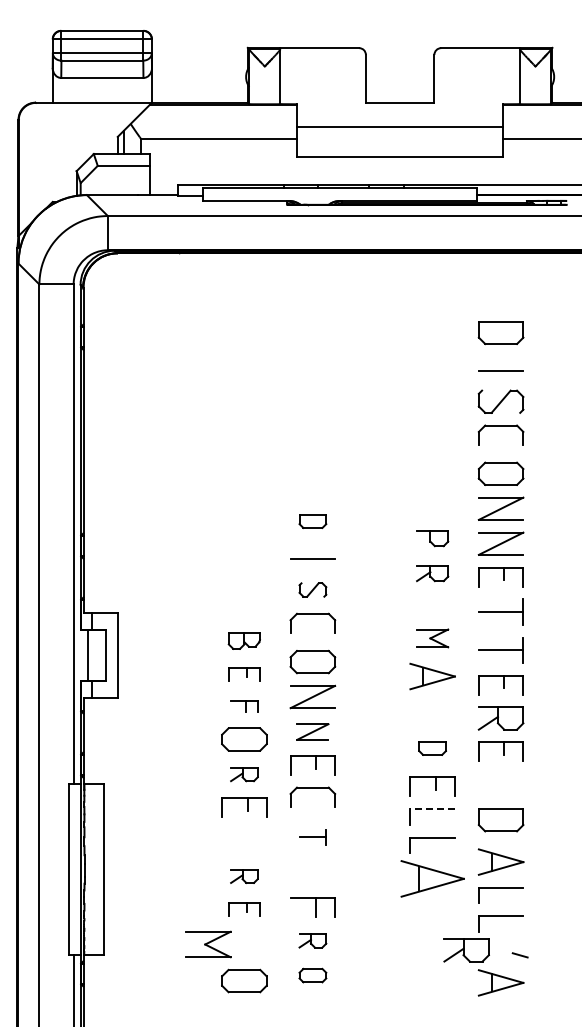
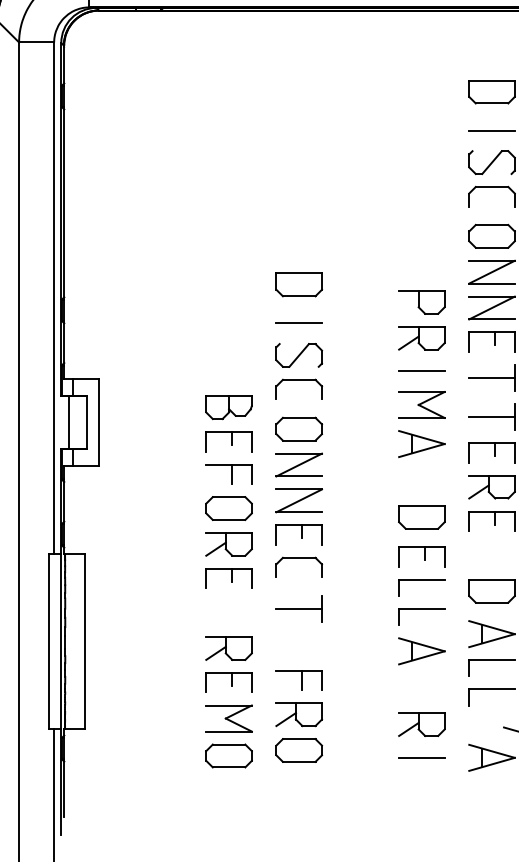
part: (312, 521) -> (298, 285), size x1.67
part: (432, 538) -> (421, 302), size x1.43
part: (432, 573) -> (421, 338), size x1.43
part: (312, 589) -> (298, 354), size x1.67
line: (432, 605) -> (421, 371), added
part: (432, 638) -> (421, 405), size x1.43
part: (244, 641) -> (229, 408), size x1.43
part: (244, 674) -> (229, 441), size x1.43
part: (244, 706) -> (229, 474), size x1.67
part: (312, 731) -> (298, 500), size x1.43
part: (432, 748) -> (421, 517), size x1.67
part: (244, 774) -> (229, 544), size x1.67
line: (432, 808) -> (421, 579), dashed -> solid
part: (312, 837) -> (298, 608), size x1.67
part: (244, 876) -> (229, 648), size x1.67
part: (432, 878) -> (421, 650), size x0.71
part: (244, 909) -> (229, 682), size x1.43
part: (312, 940) -> (298, 714), size x1.67
part: (208, 944) -> (229, 718), moved
part: (466, 950) -> (421, 724), moved
part: (312, 975) -> (298, 750), size x1.67
line: (432, 982) -> (421, 757), added

